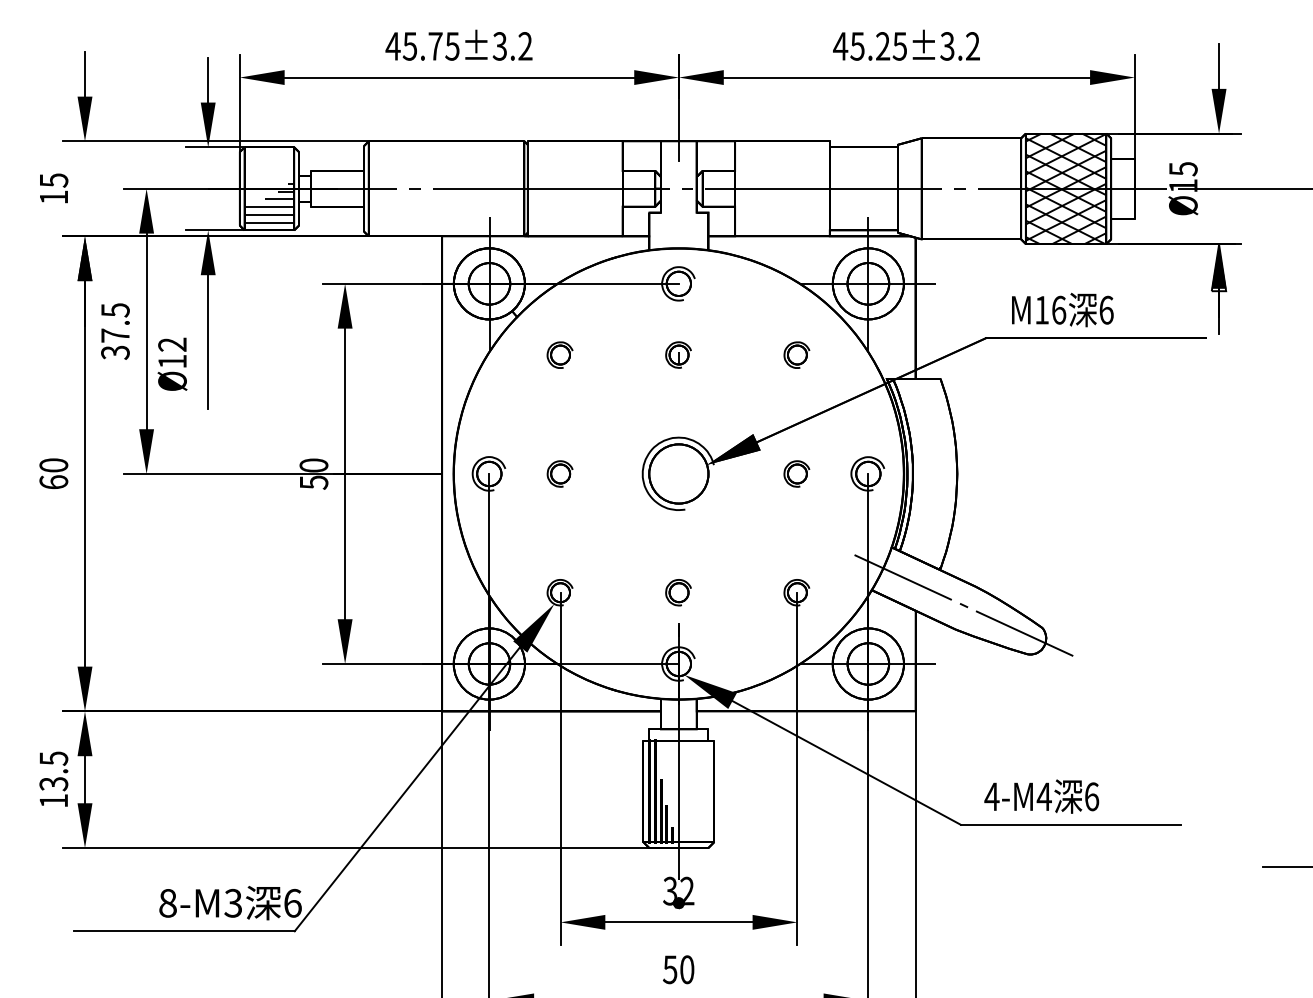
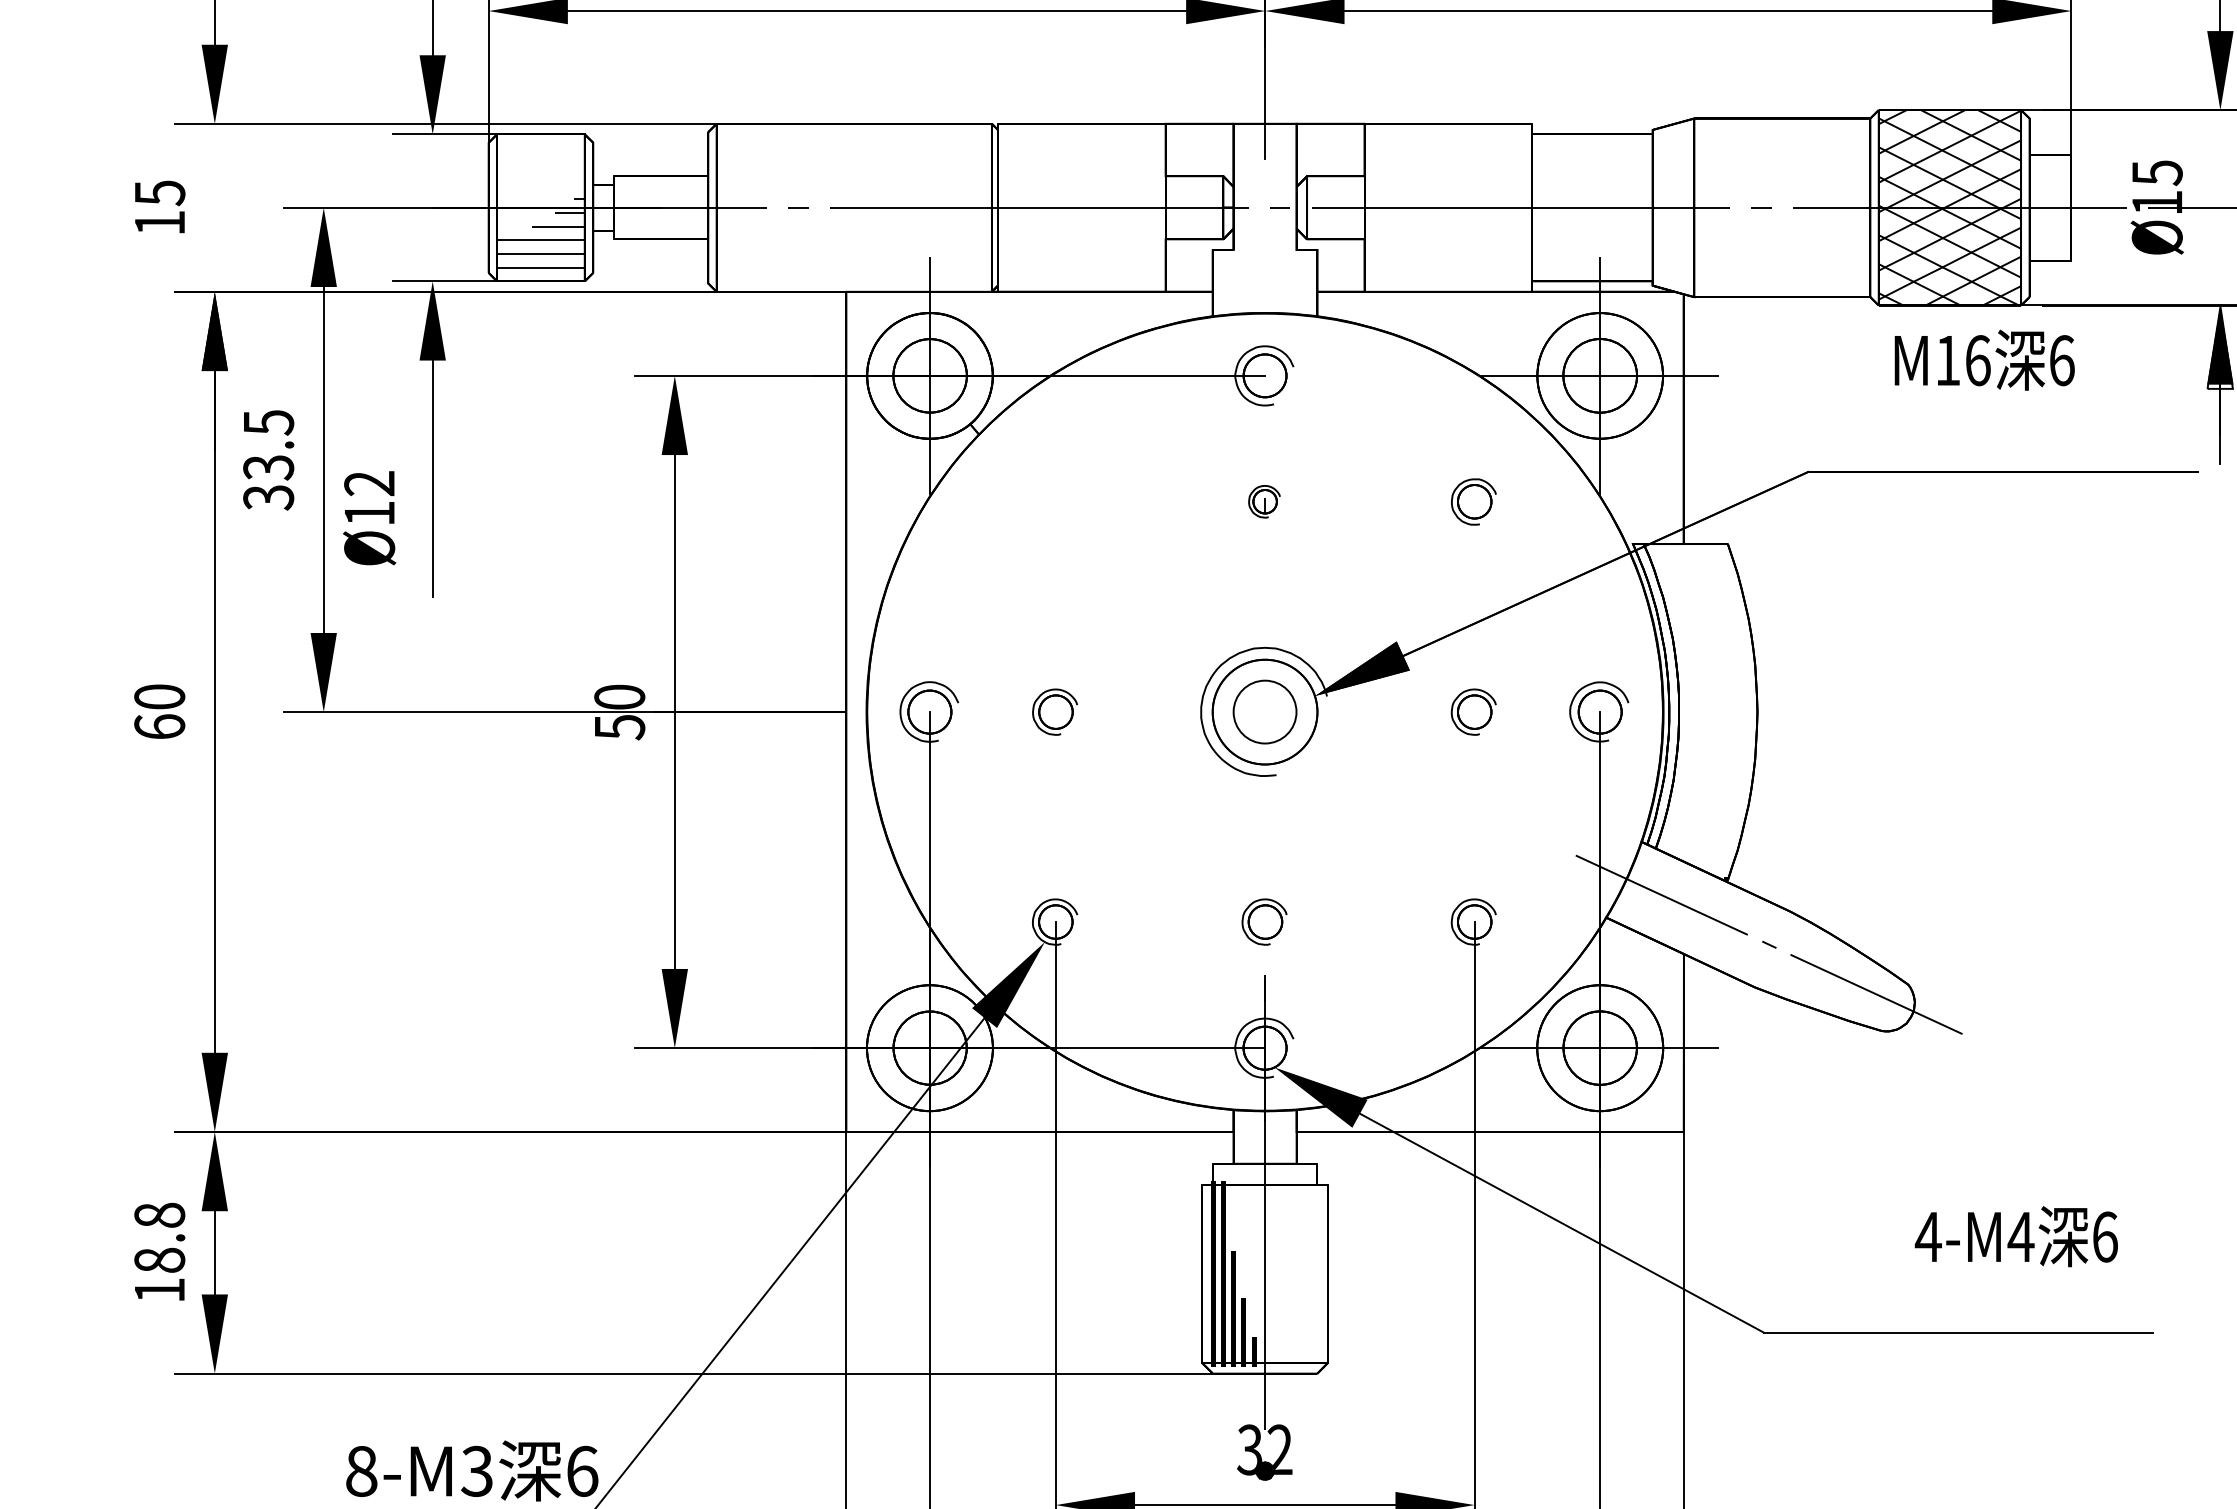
text: (1062, 309) -> (1984, 359), moved
text: (115, 335) -> (268, 467), 37.5 -> 33.5
part: (559, 354) -> (1053, 500), removed
part: (678, 354) -> (1264, 500), size x0.7
circle: (678, 473) -> (1264, 711), size x0.6
text: (53, 771) -> (159, 1238), 13.5 -> 18.8
text: (1041, 796) -> (2016, 1236), moved

